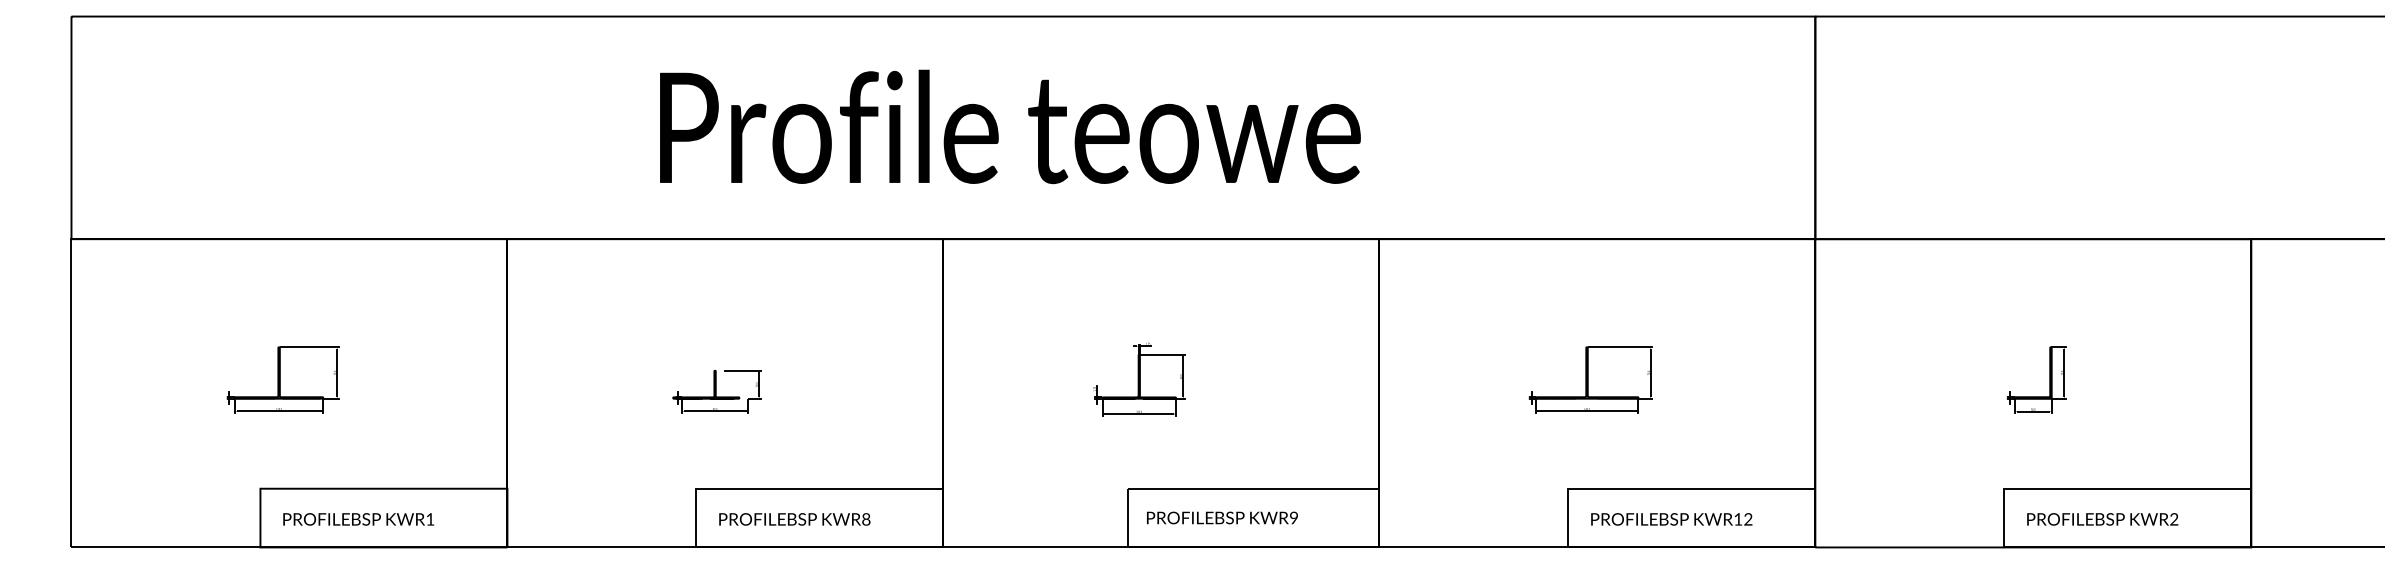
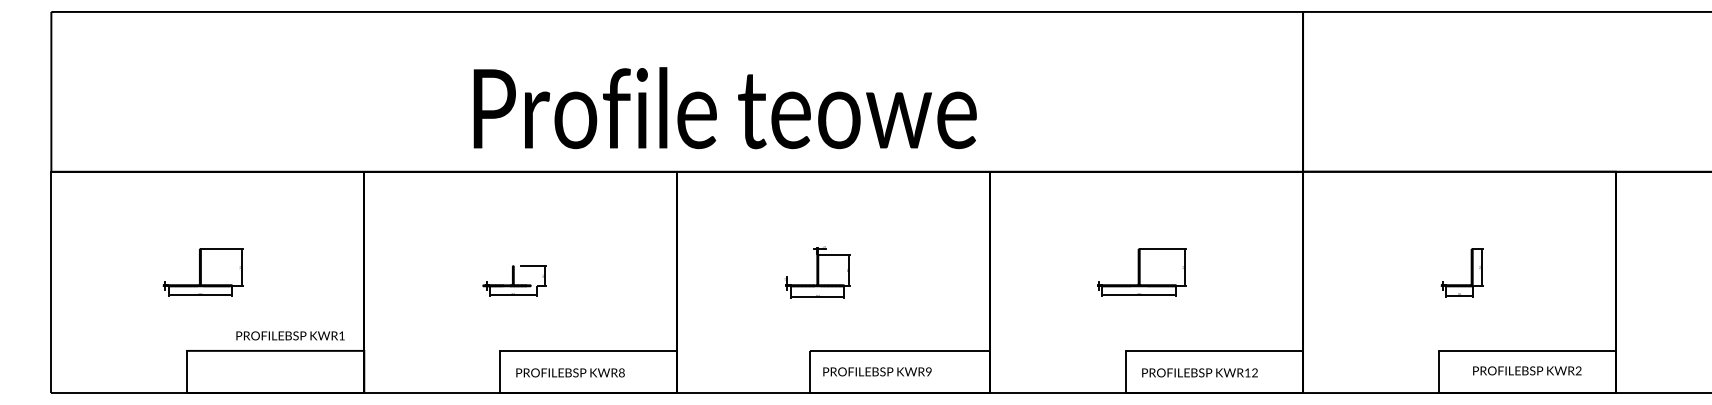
text: (1009, 127) -> (724, 108), moved
text: (358, 518) -> (290, 335), moved
text: (2102, 518) -> (1527, 370), moved

